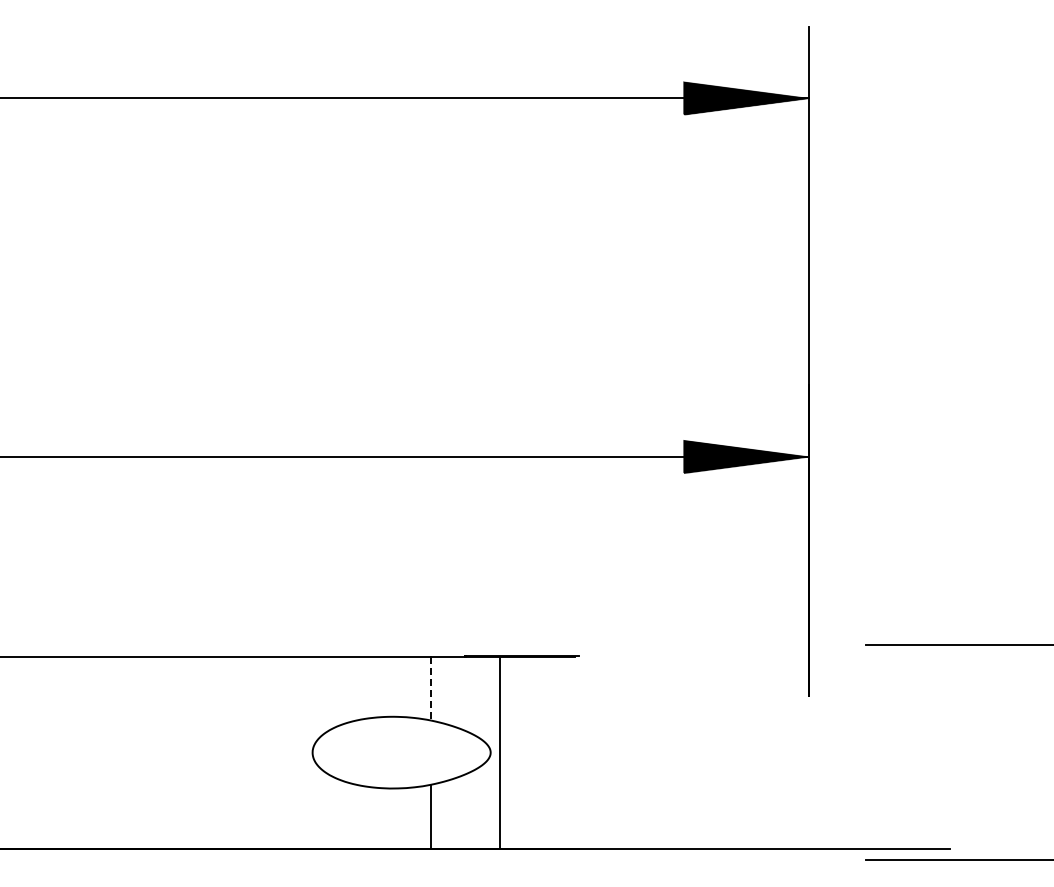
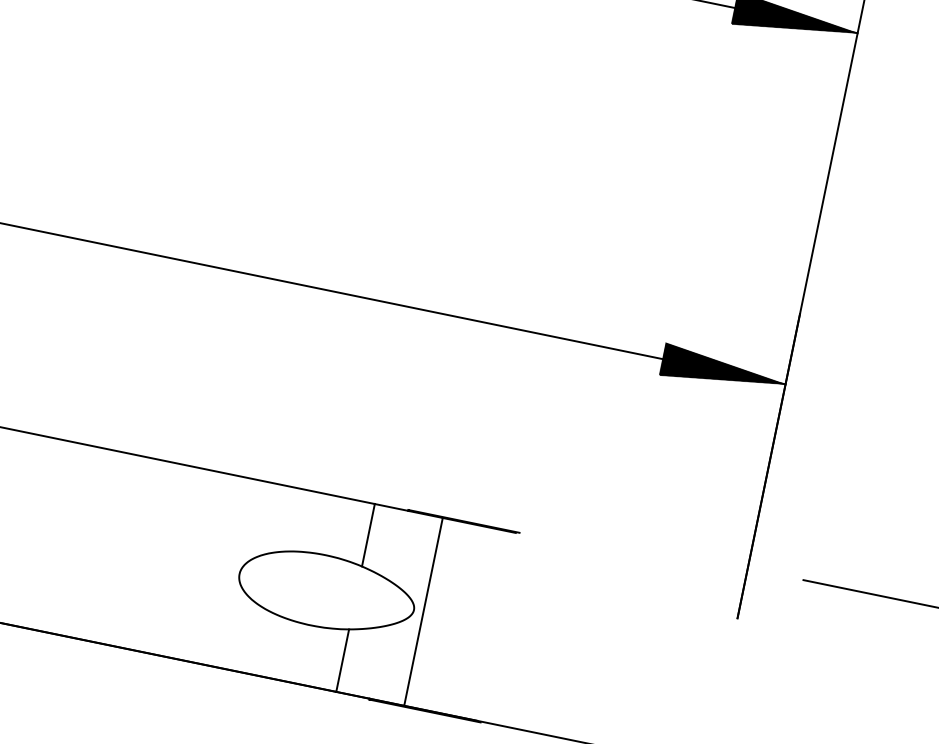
line: (431, 688) -> (368, 535), dashed -> solid

